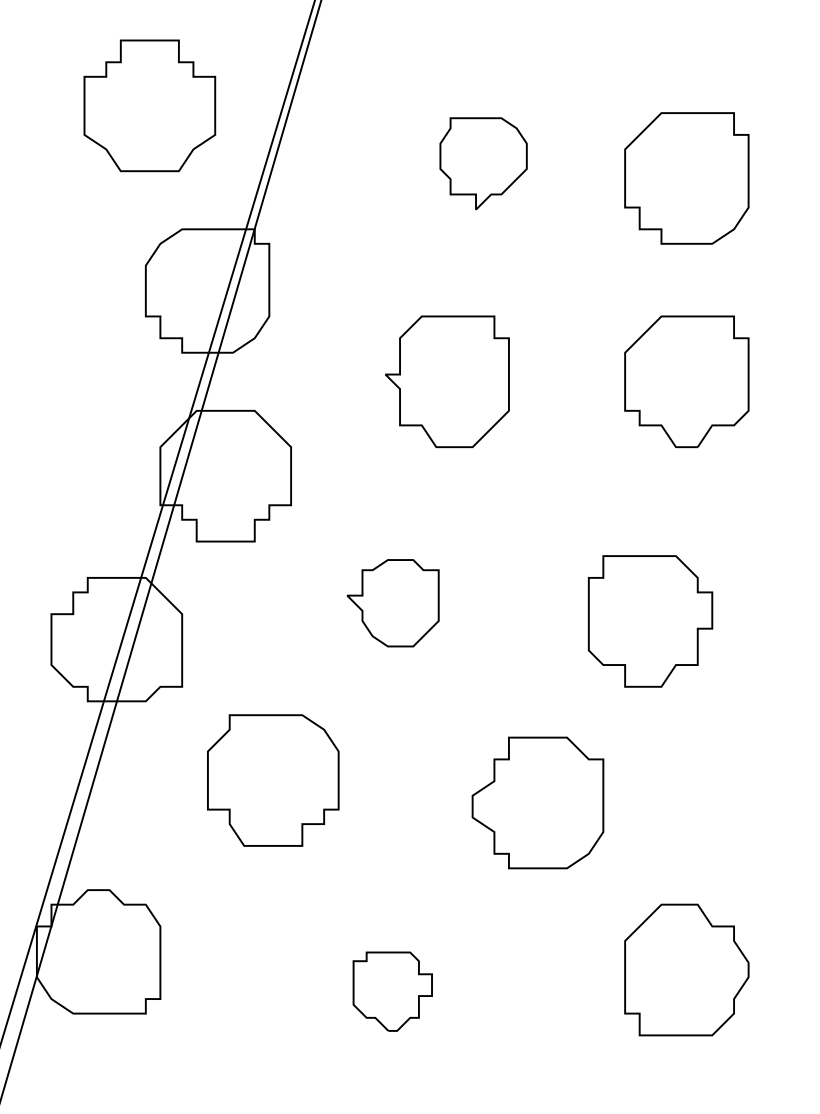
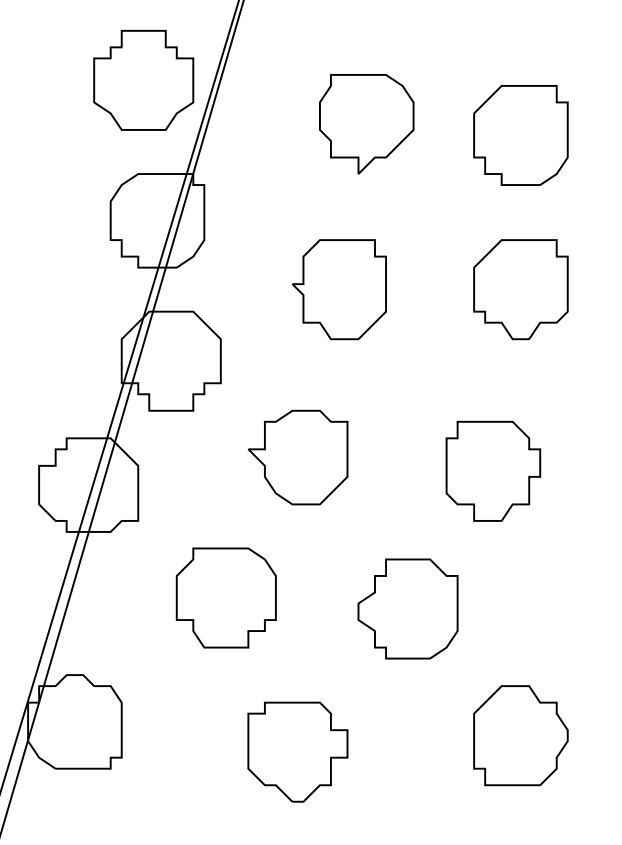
part: (149, 105) -> (143, 80), moved
part: (483, 163) -> (366, 124), size x1.43
part: (393, 603) -> (298, 457), size x1.43
part: (272, 779) -> (225, 597), moved
part: (392, 990) -> (297, 751), size x1.67

